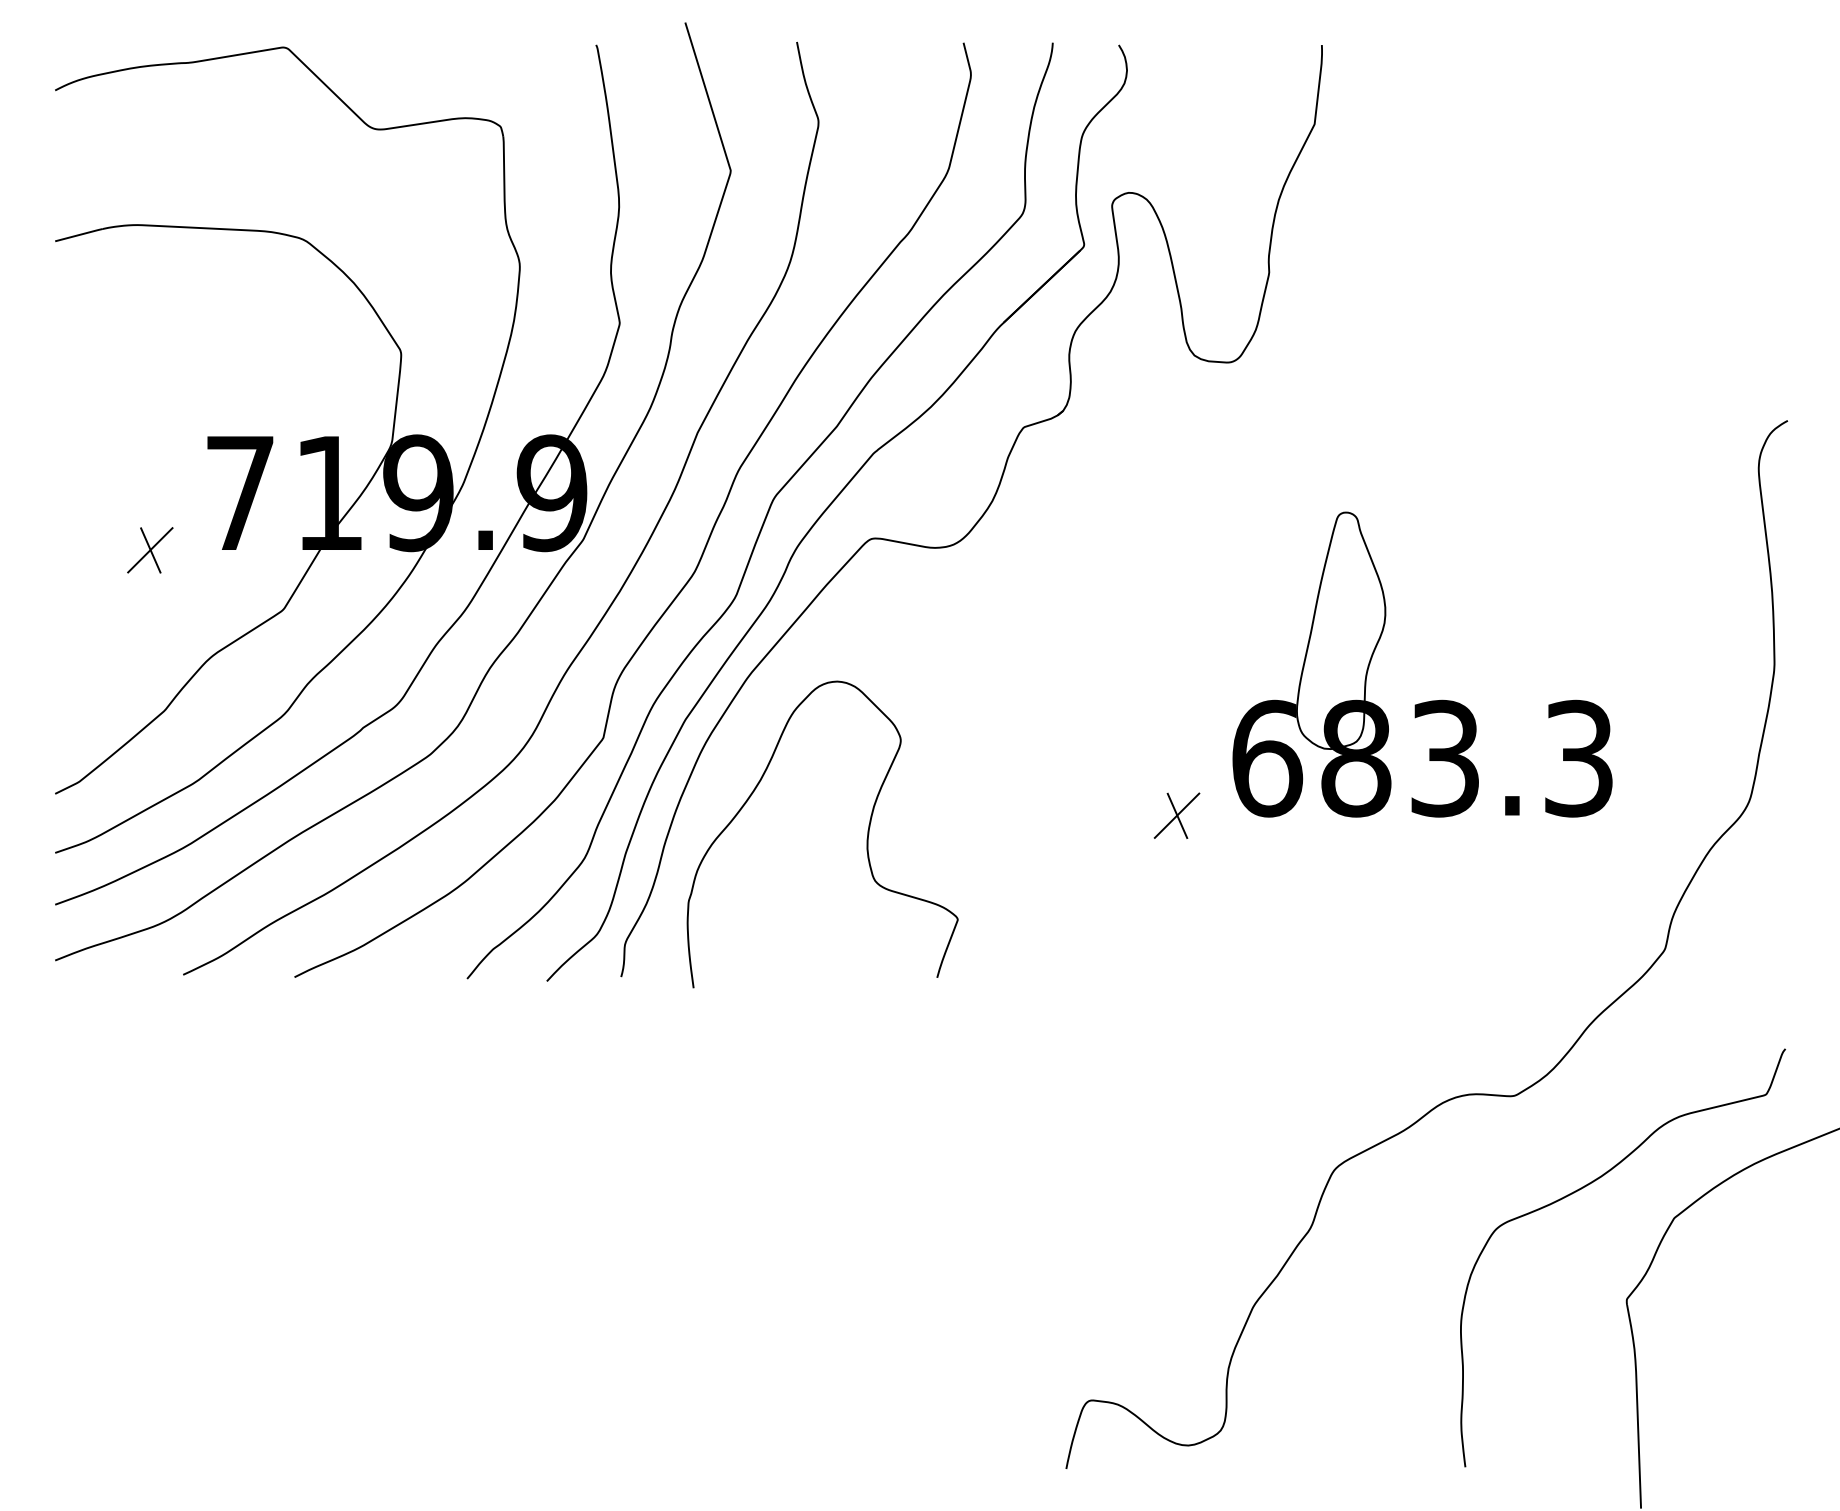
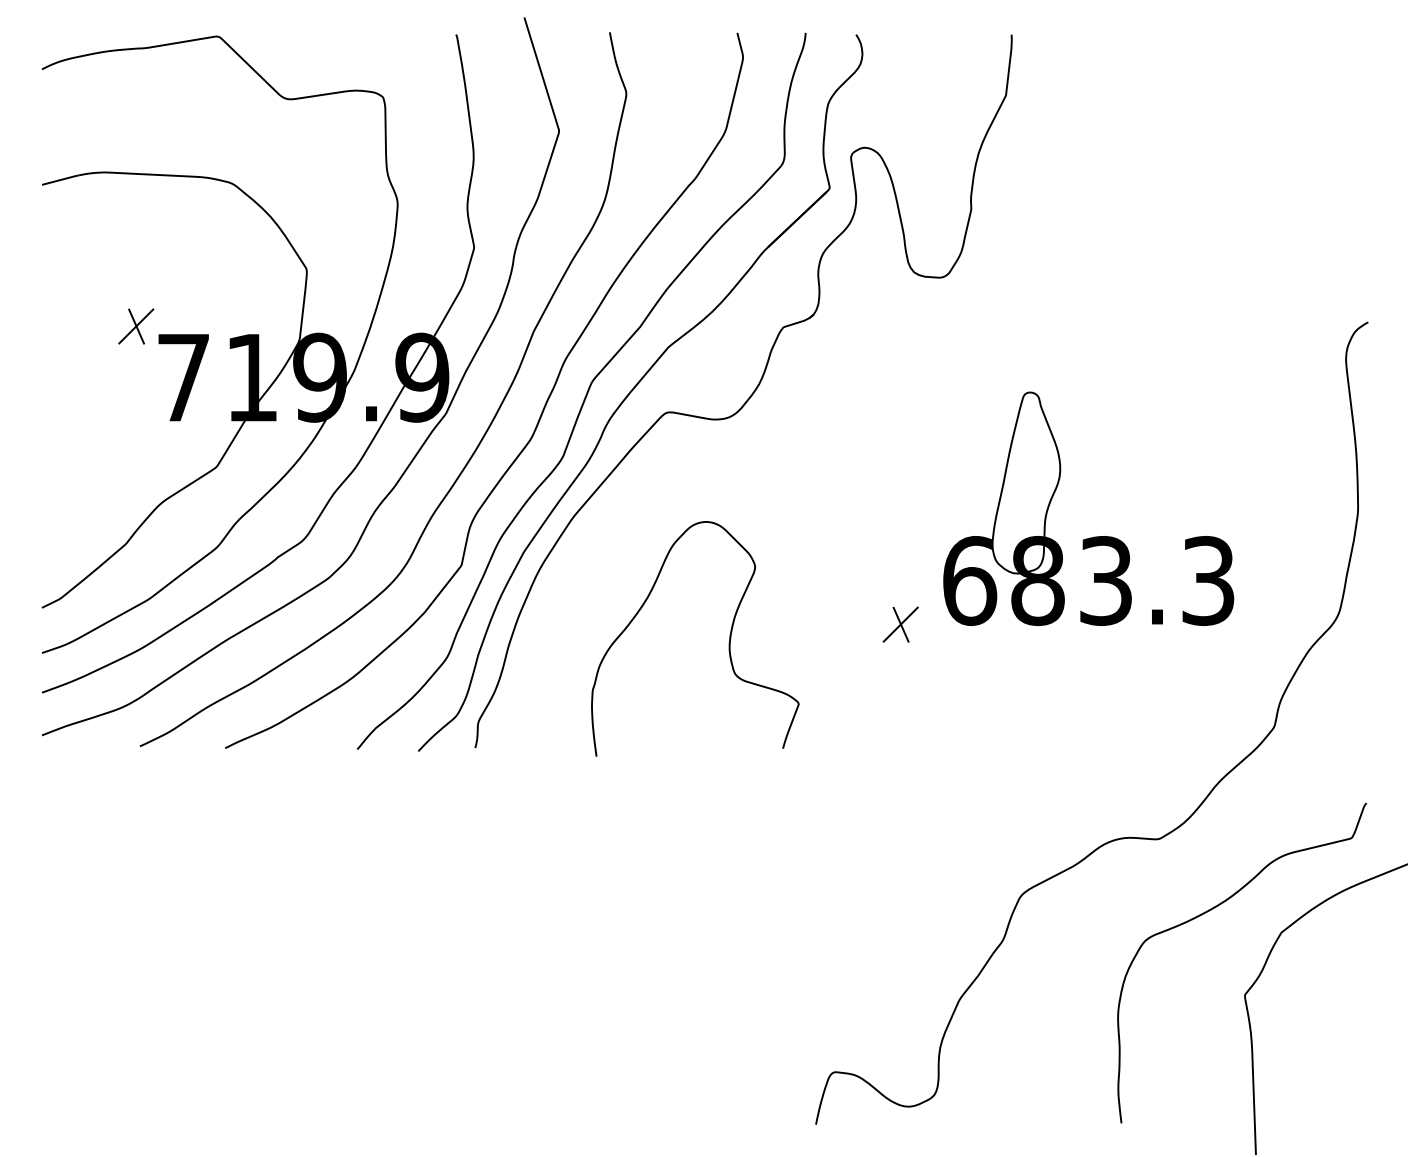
part: (150, 550) -> (136, 326), moved
curve: (866, 838) -> (728, 642), moved

